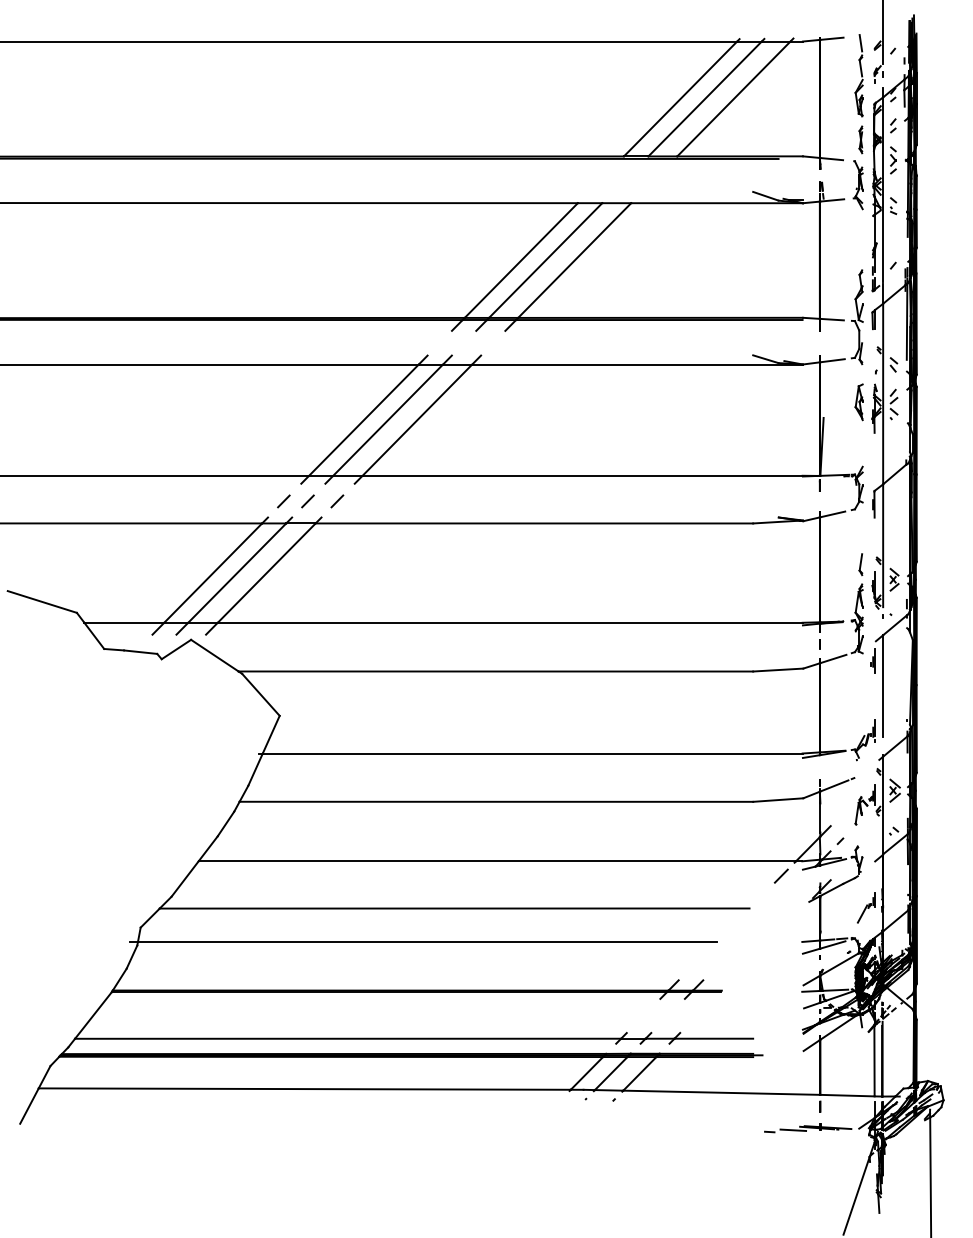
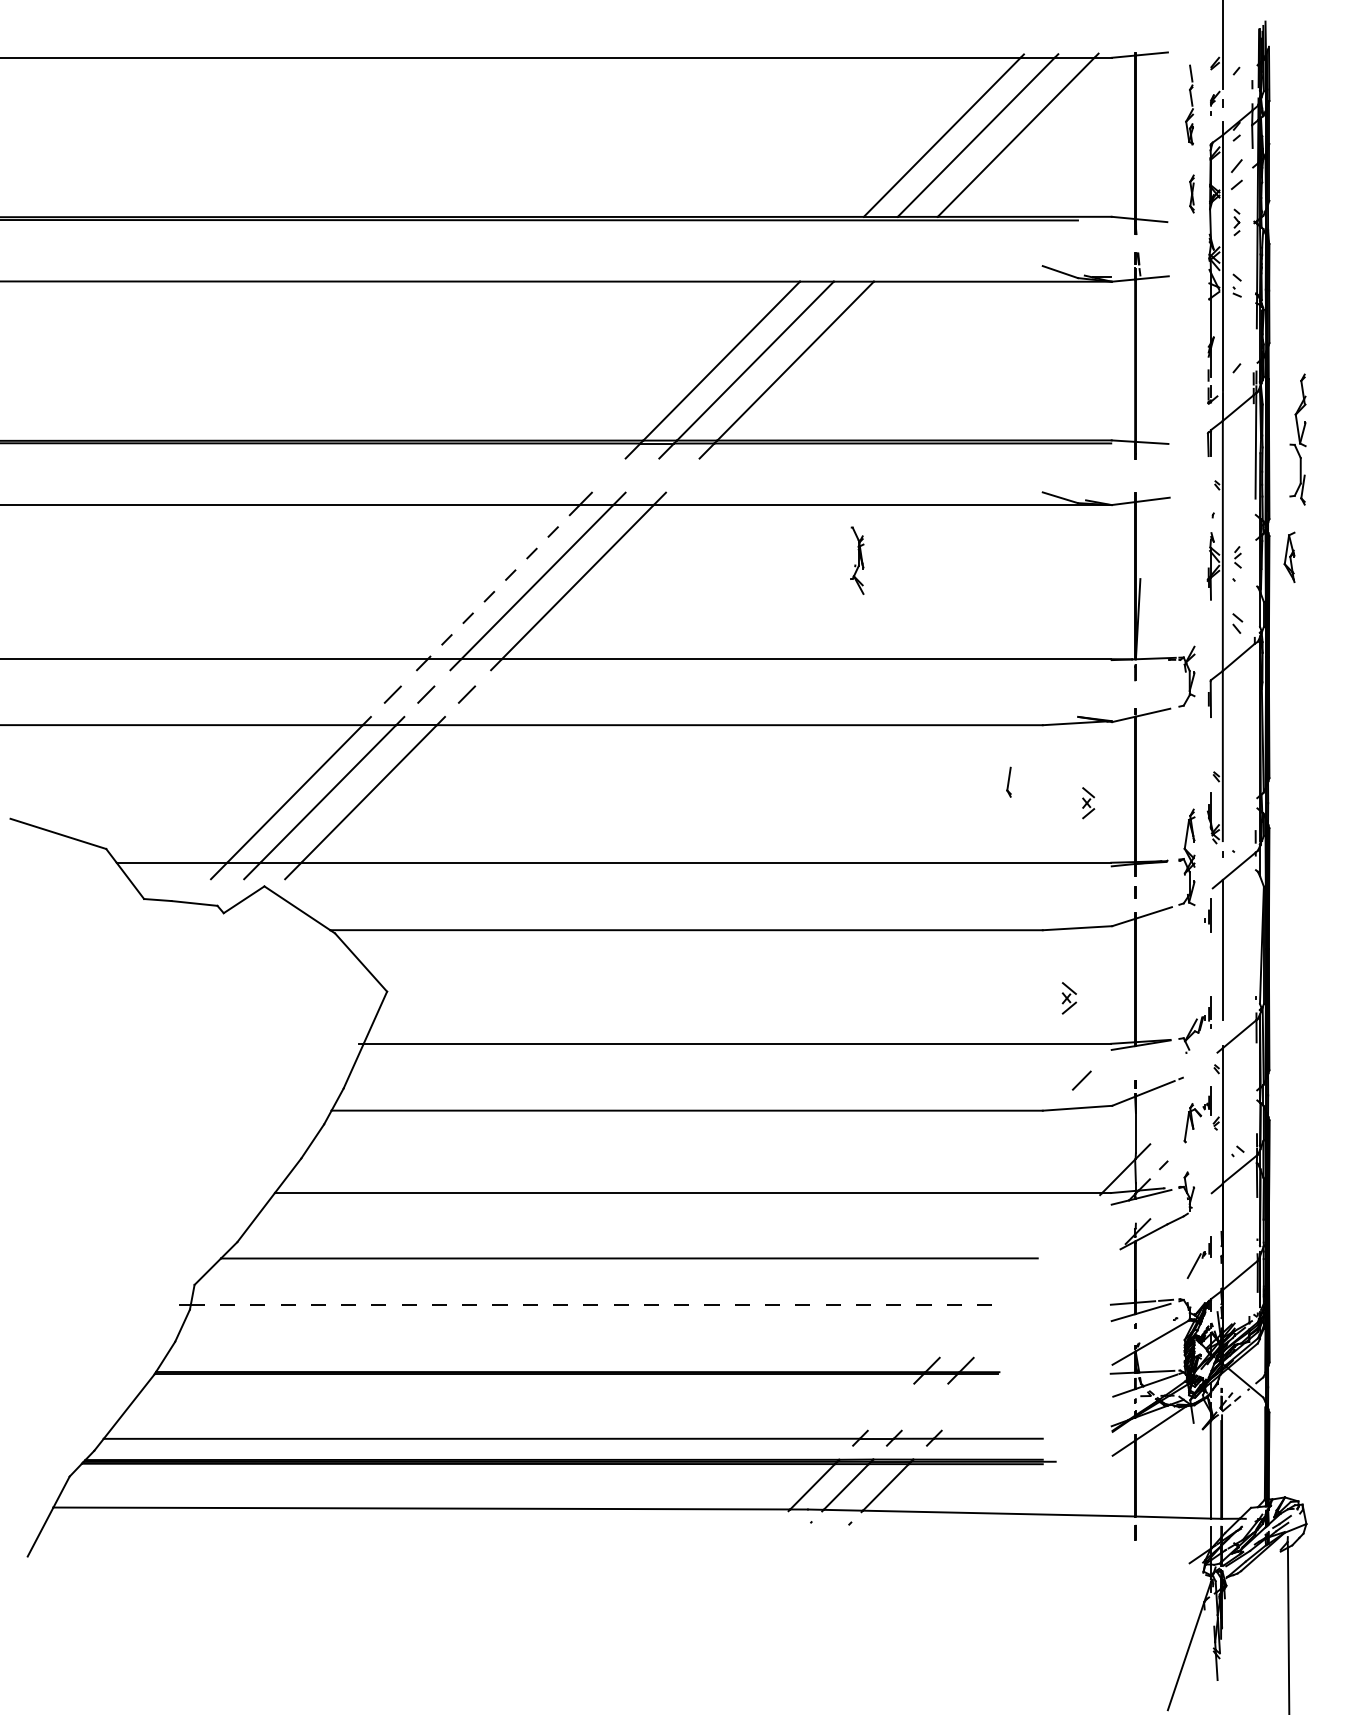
part: (859, 75) -> (1189, 104), size x0.7
part: (893, 125) -> (1236, 174), size x1.6
part: (893, 160) -> (1236, 222), size x0.7
part: (858, 185) -> (857, 560), moved
part: (856, 317) -> (1297, 439), moved
part: (893, 364) -> (1237, 623), moved
part: (859, 401) -> (1289, 556), moved
part: (893, 402) -> (1237, 557), size x0.6
line: (363, 420) -> (503, 582), solid -> dashed
part: (860, 564) -> (1008, 781), moved
part: (894, 580) -> (1088, 803), moved
part: (895, 790) -> (1069, 998), moved
line: (781, 876) -> (1081, 1080), moved
line: (427, 941) -> (591, 1304), solid -> dashed
part: (807, 1128) -> (1118, 1562), removed

